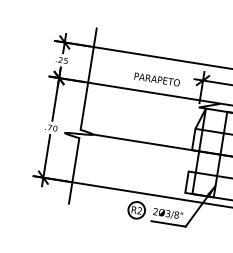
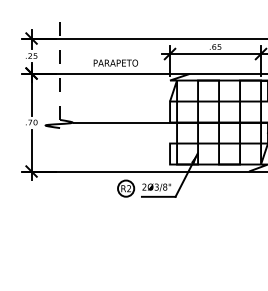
text: (156, 78) -> (115, 62), moved
line: (89, 79) -> (60, 70), solid -> dashed
line: (74, 171) -> (60, 160), removed

